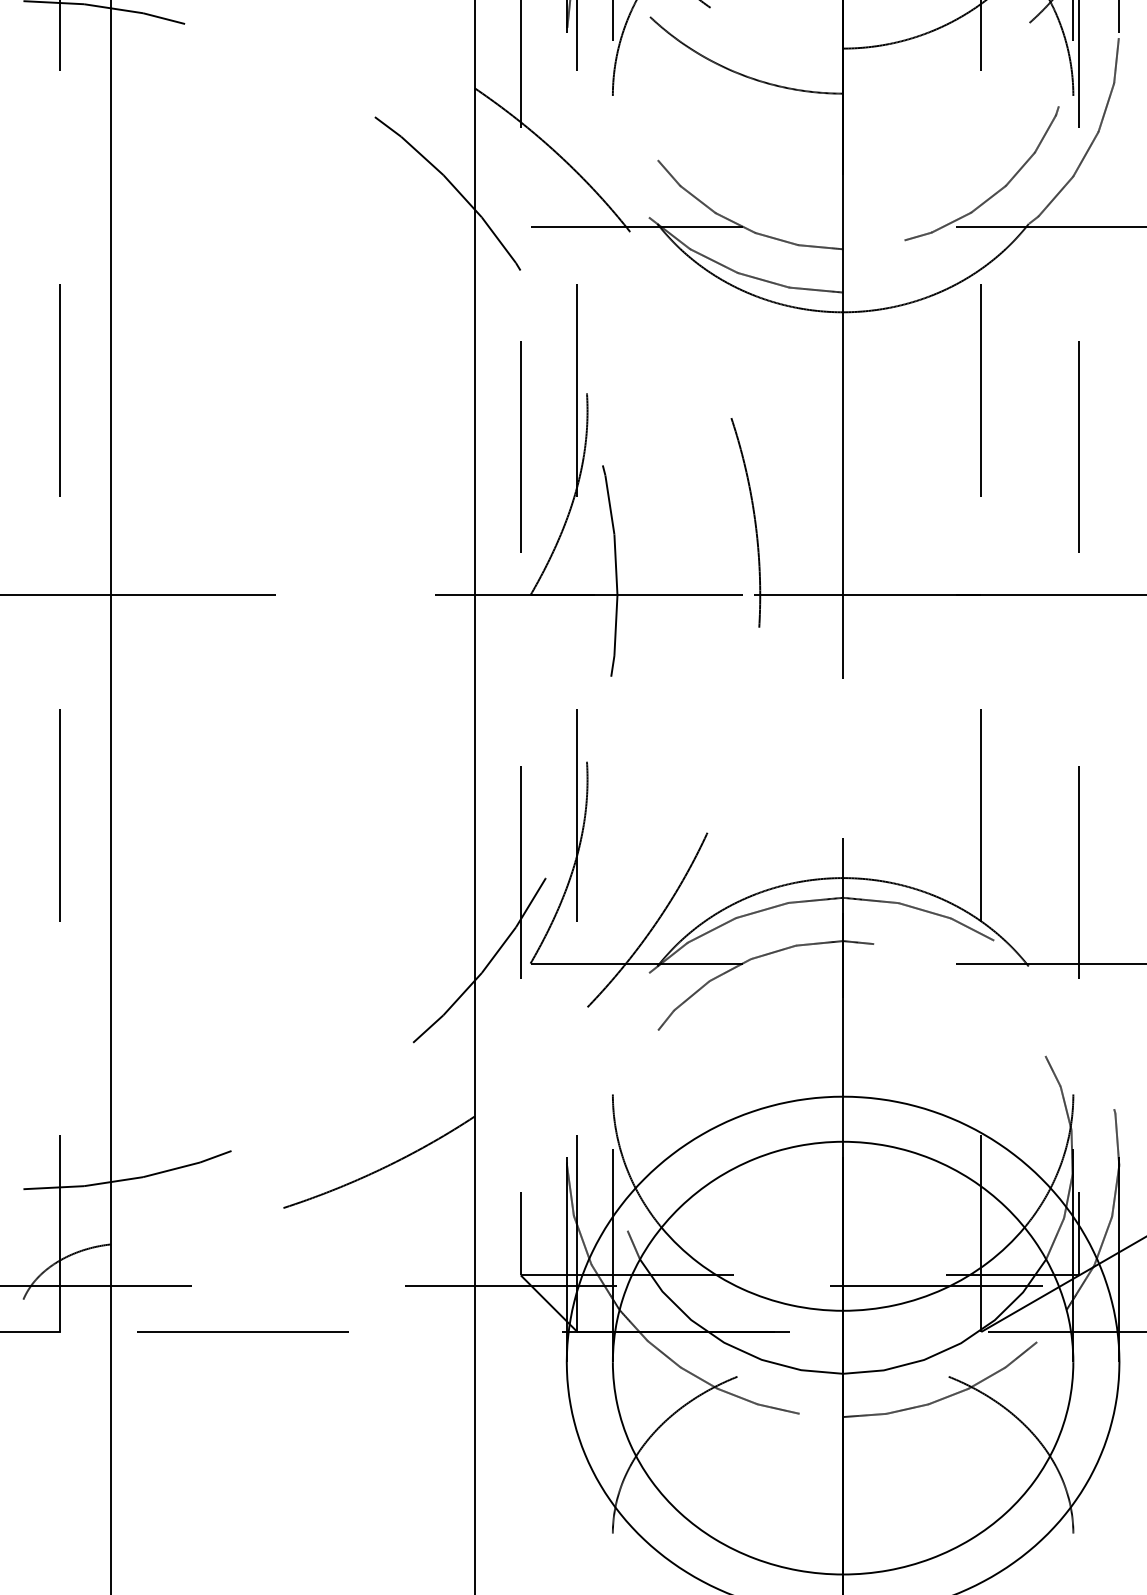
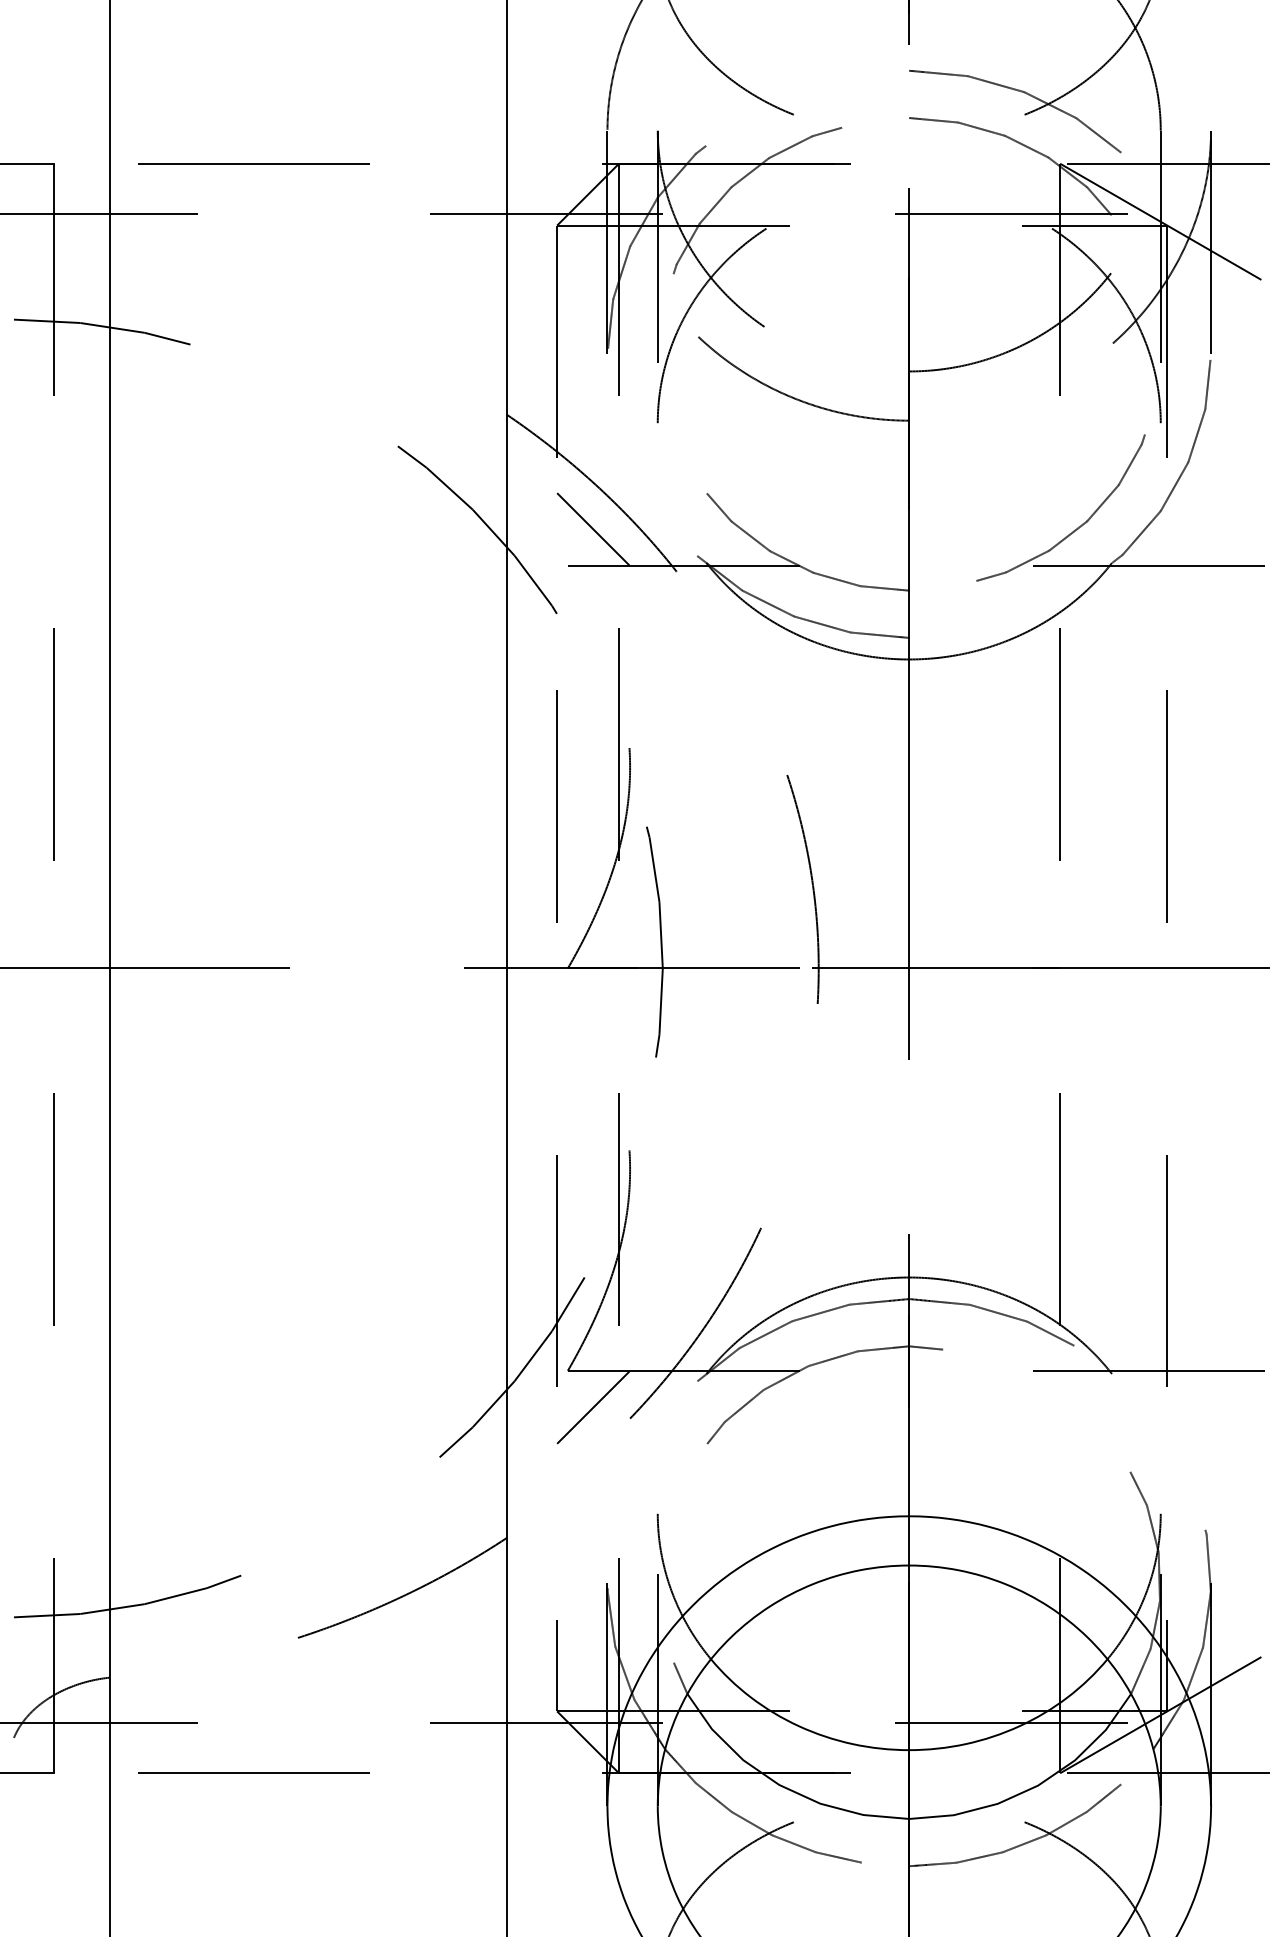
line: (554, 193) -> (593, 529), added
line: (554, 997) -> (593, 1407), added

